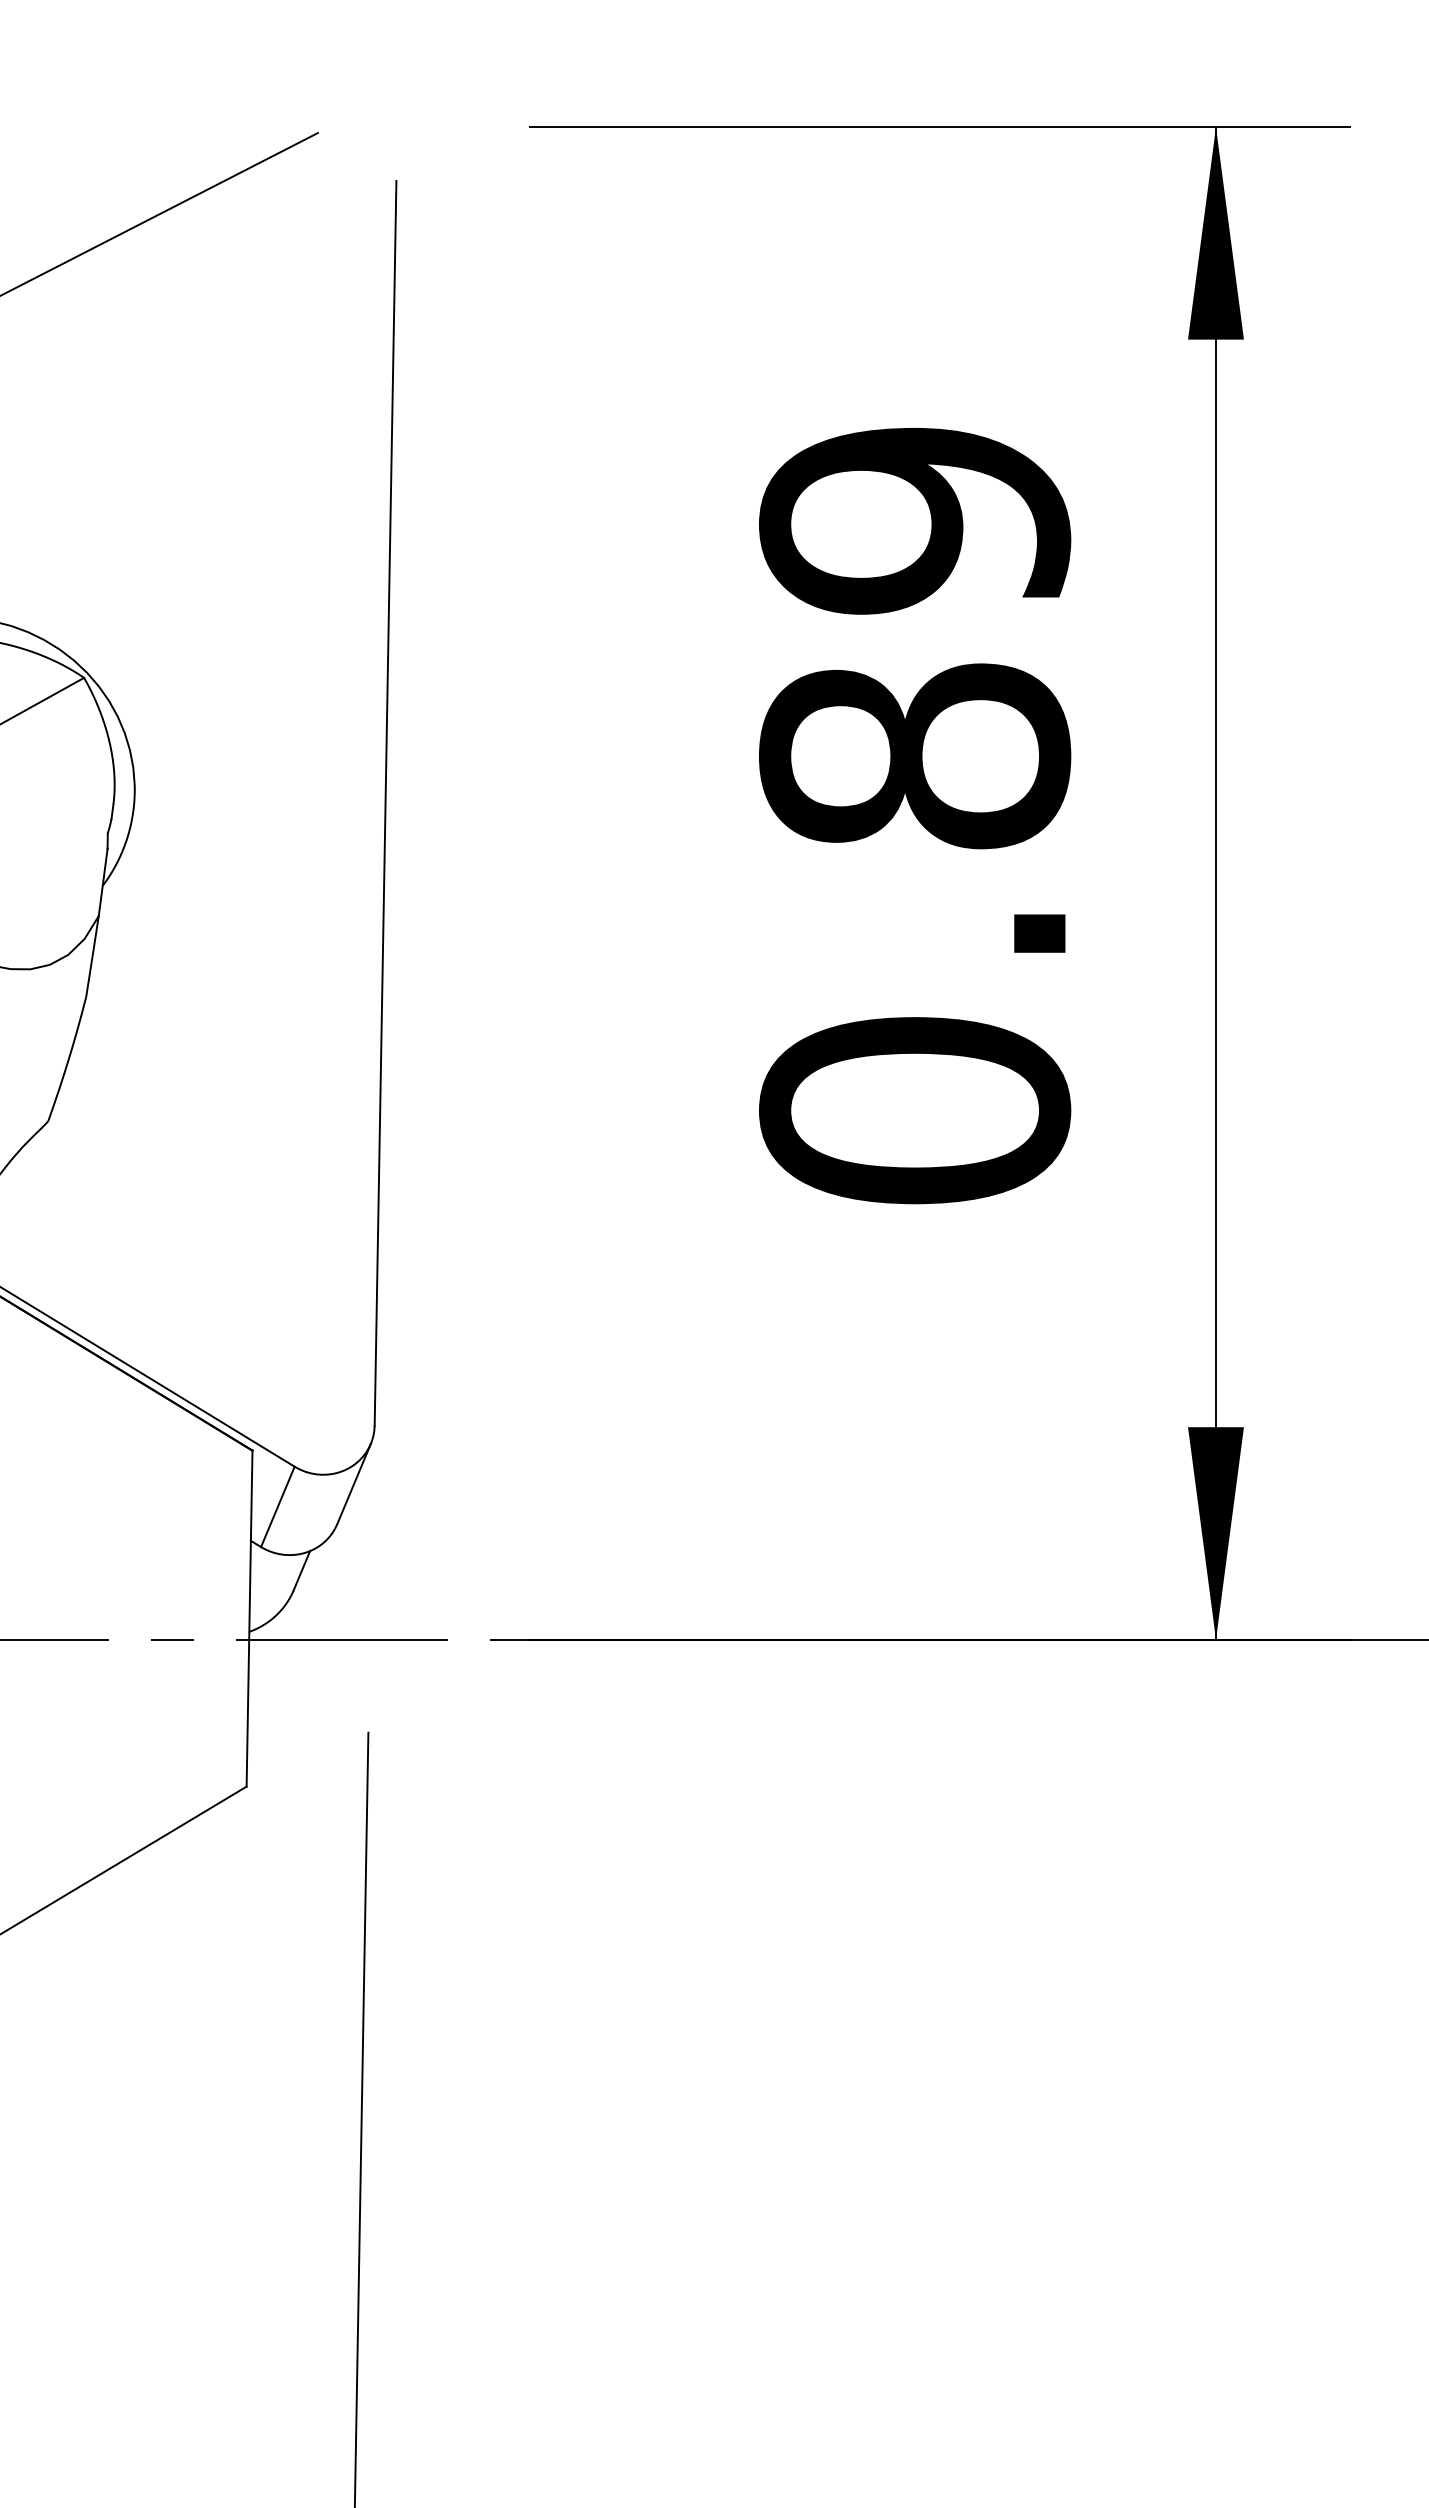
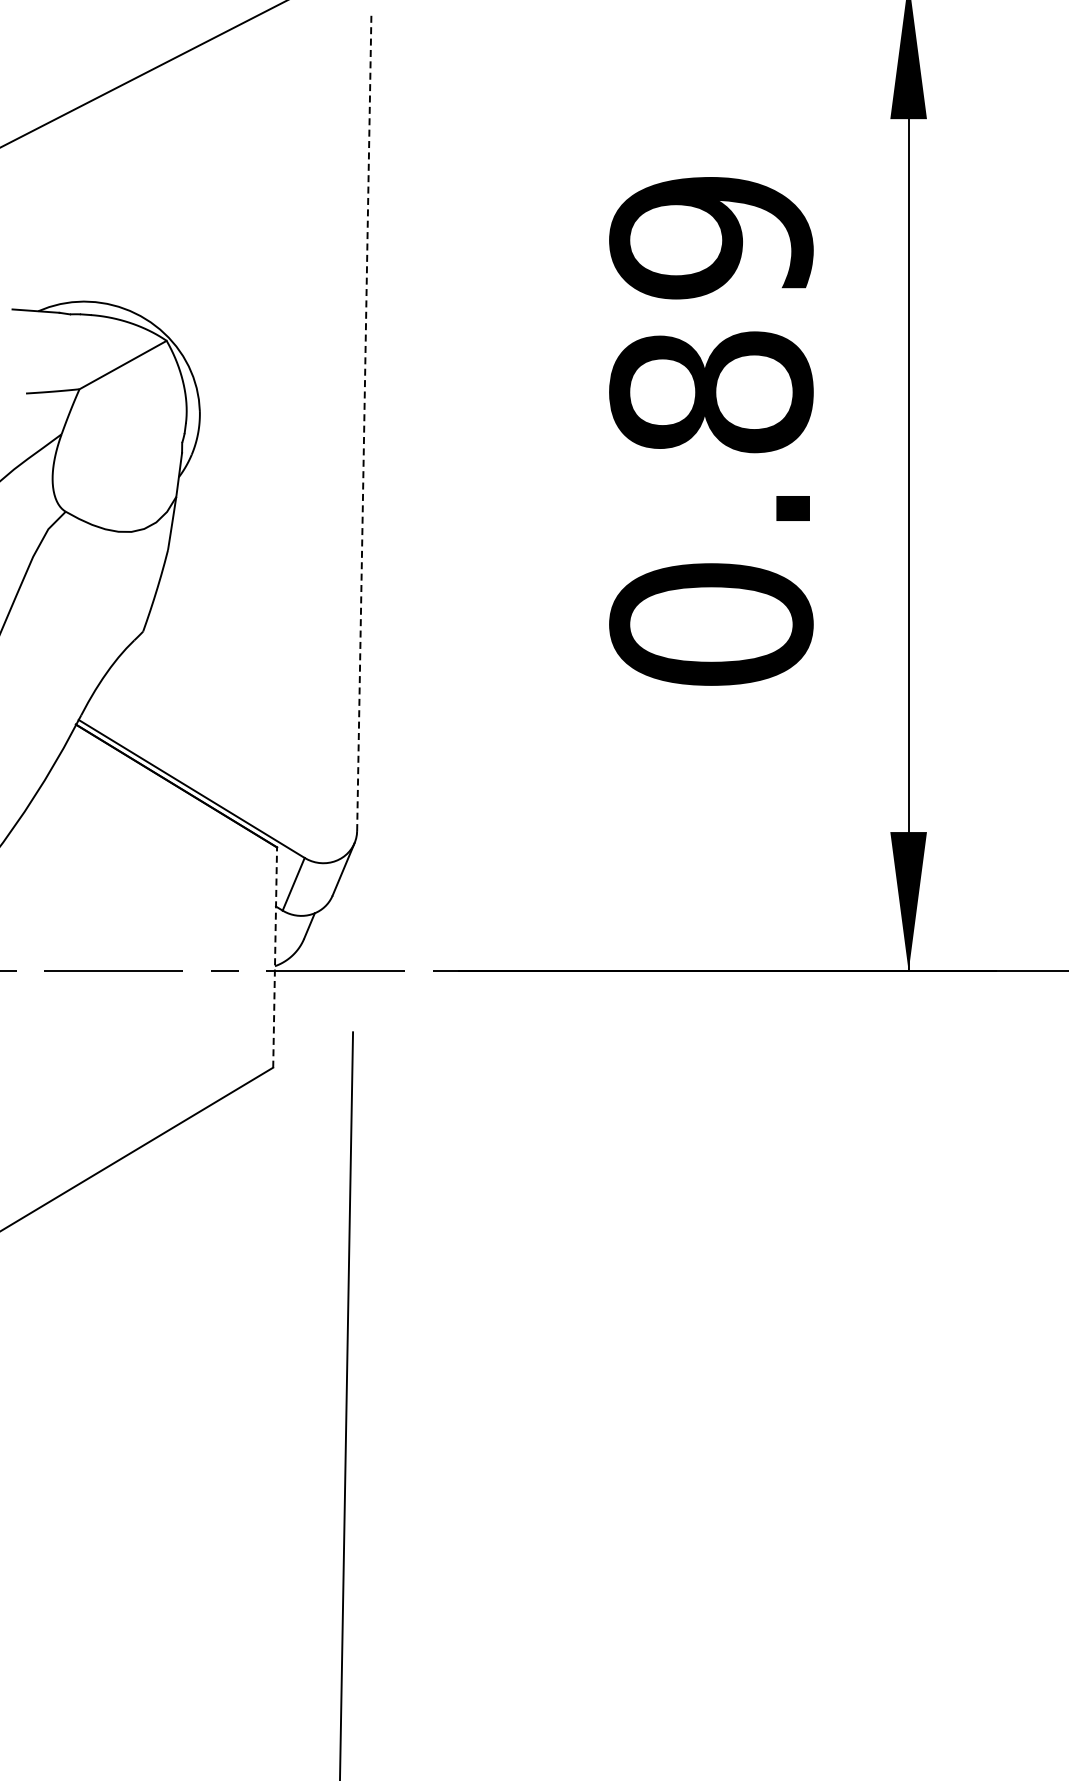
line: (385, 802) -> (364, 422), solid -> dashed
line: (250, 1618) -> (275, 957), solid -> dashed

